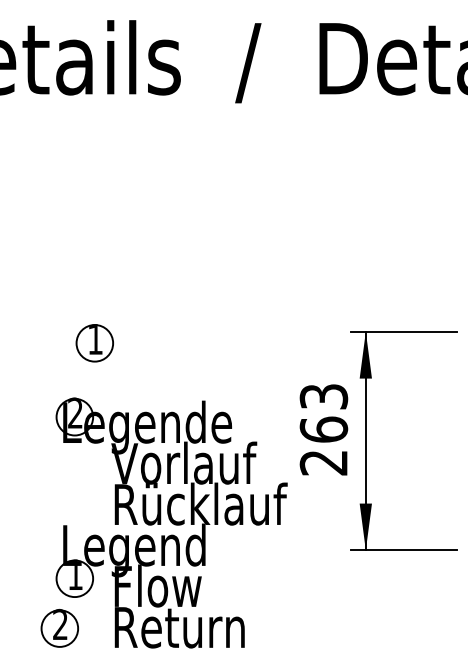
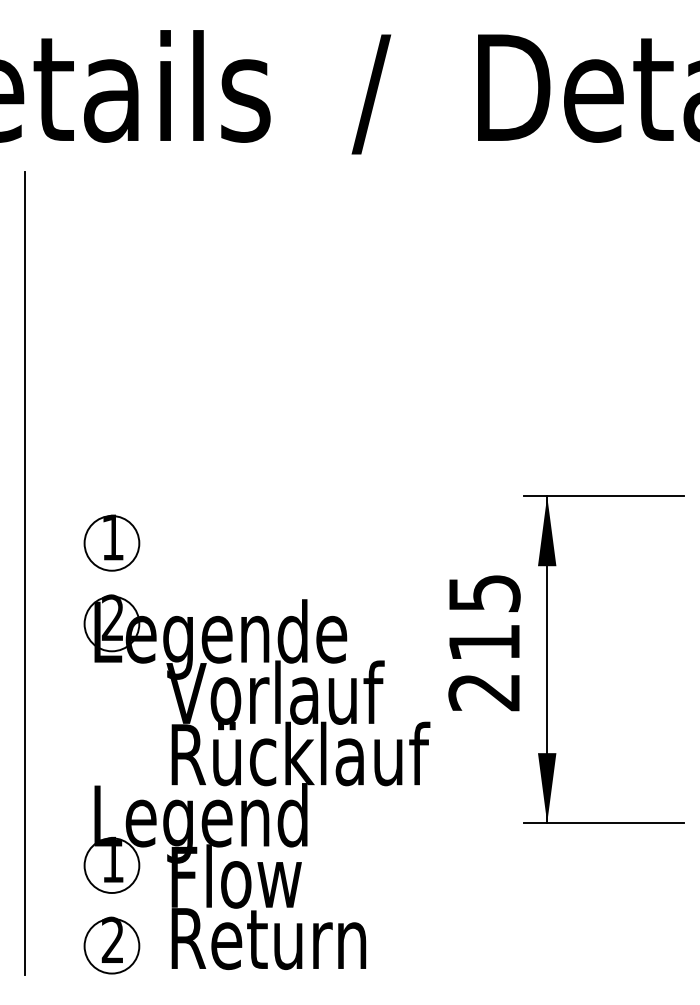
part: (94, 343) -> (111, 543), moved
line: (16, 382) -> (24, 572), added
text: (323, 413) -> (483, 618), 263 -> 215
part: (59, 627) -> (111, 944), moved

